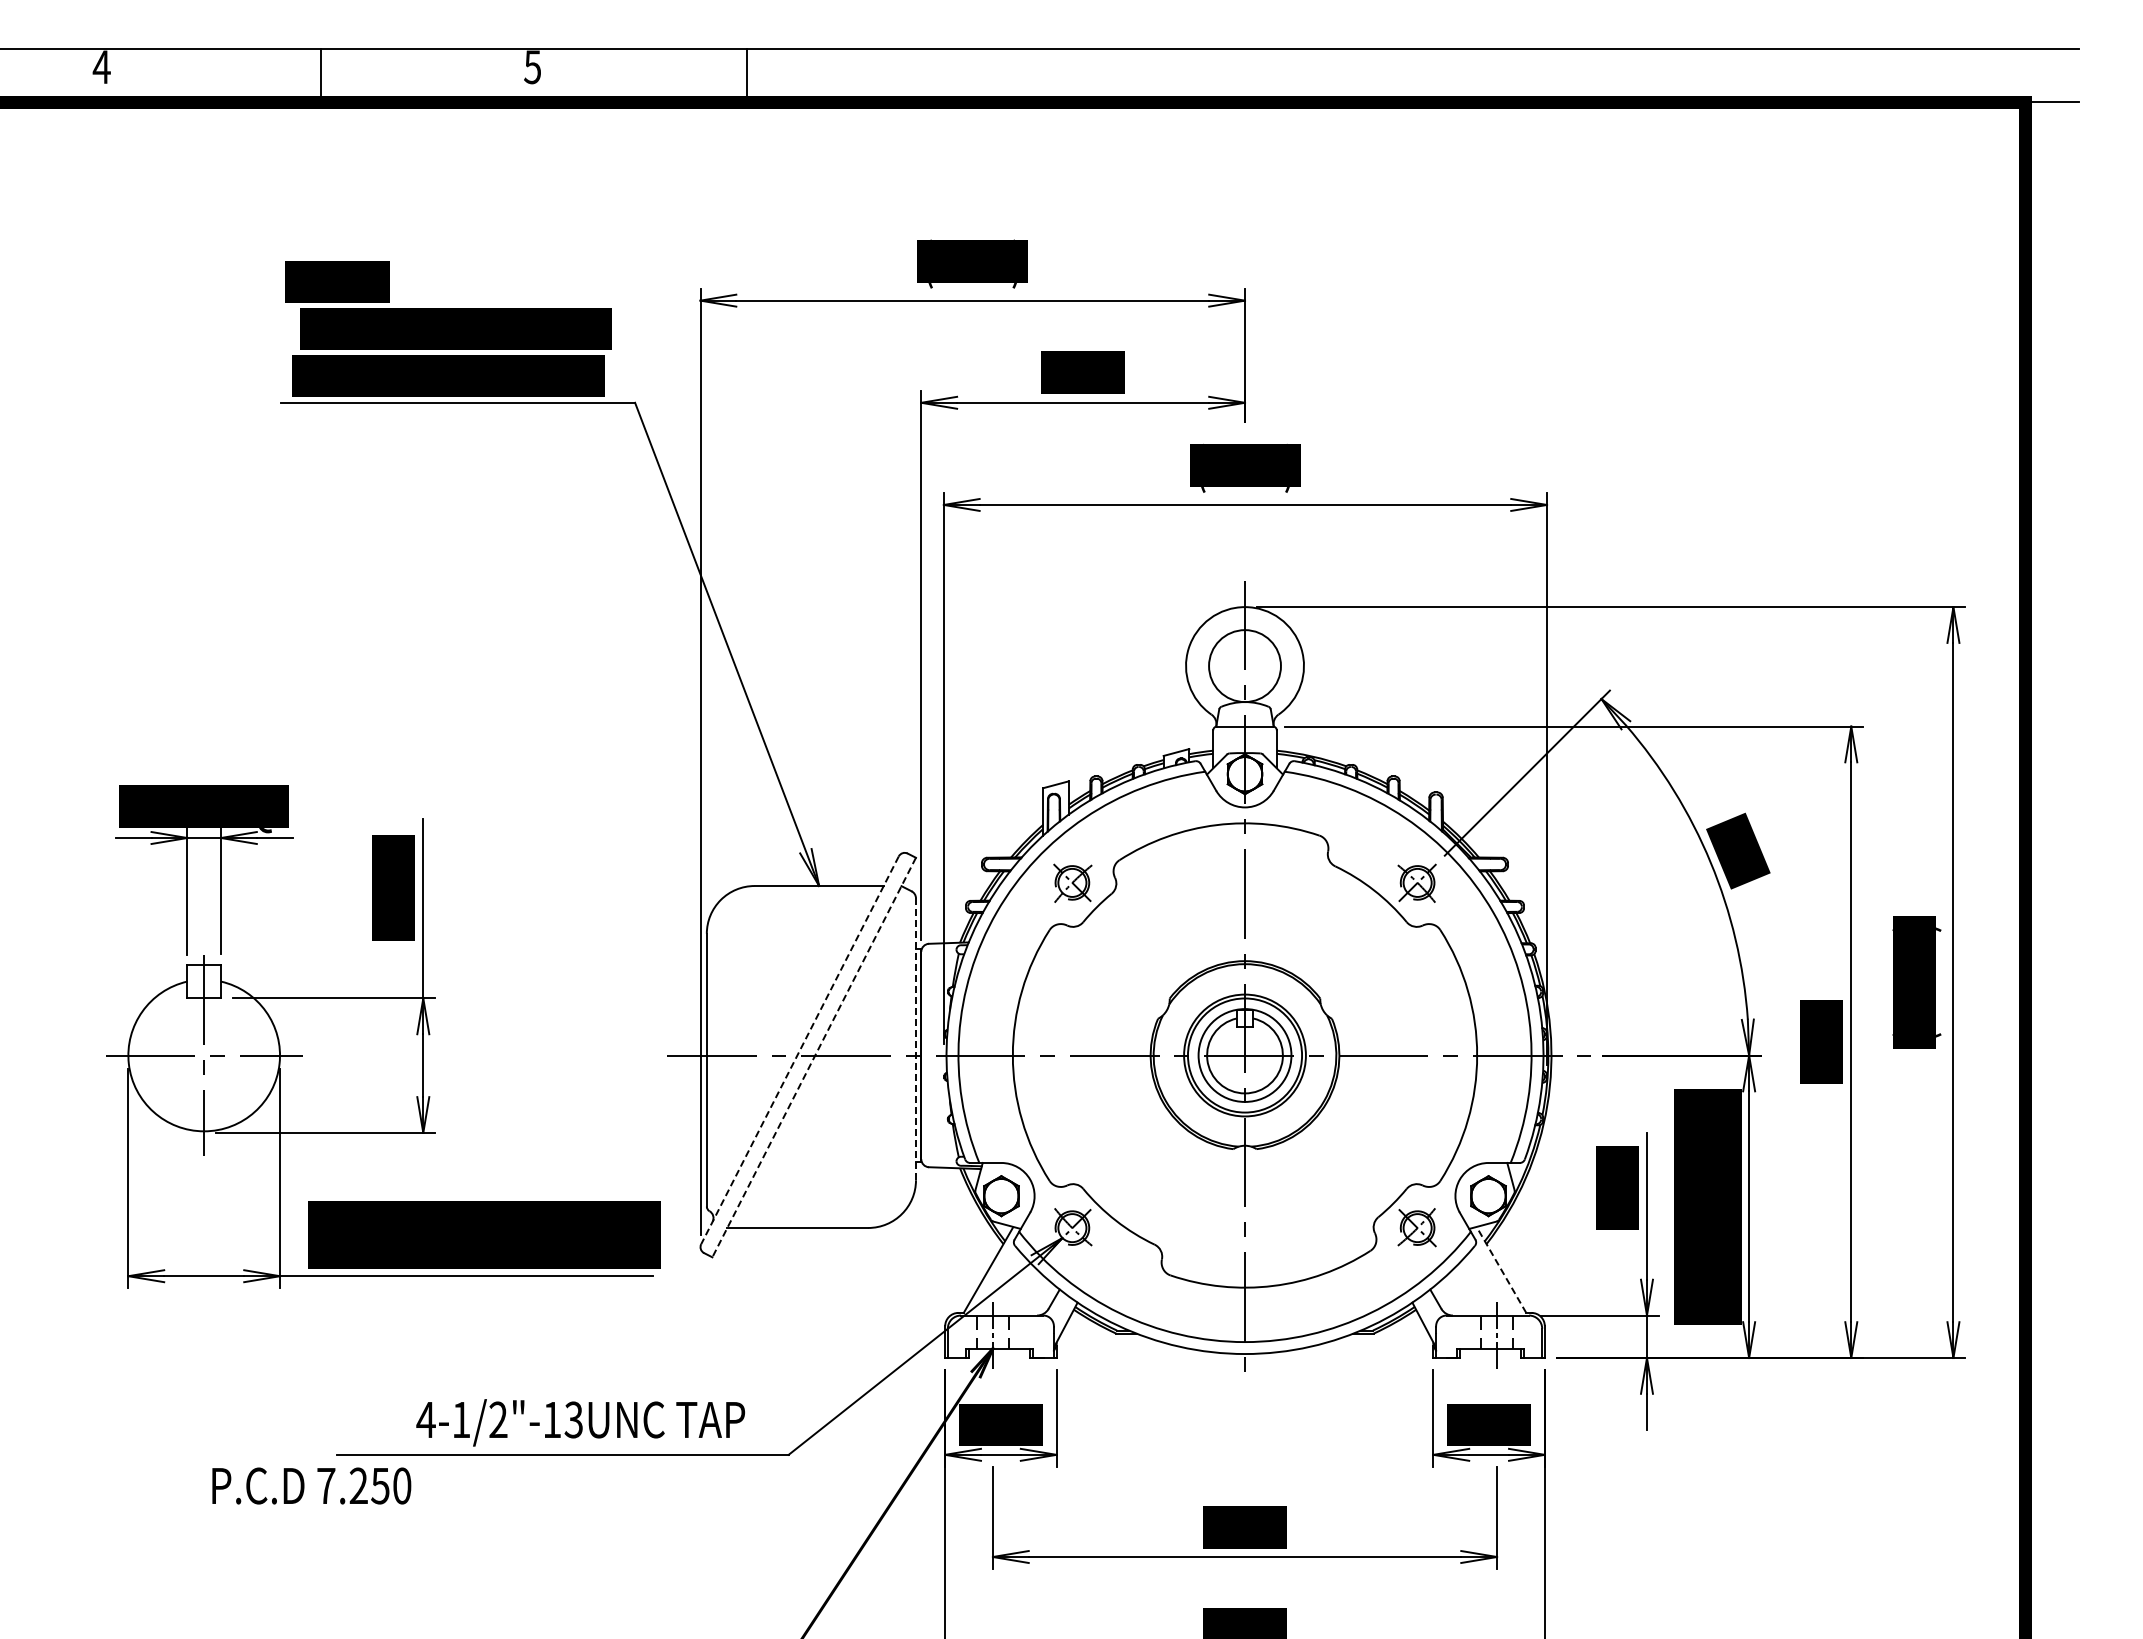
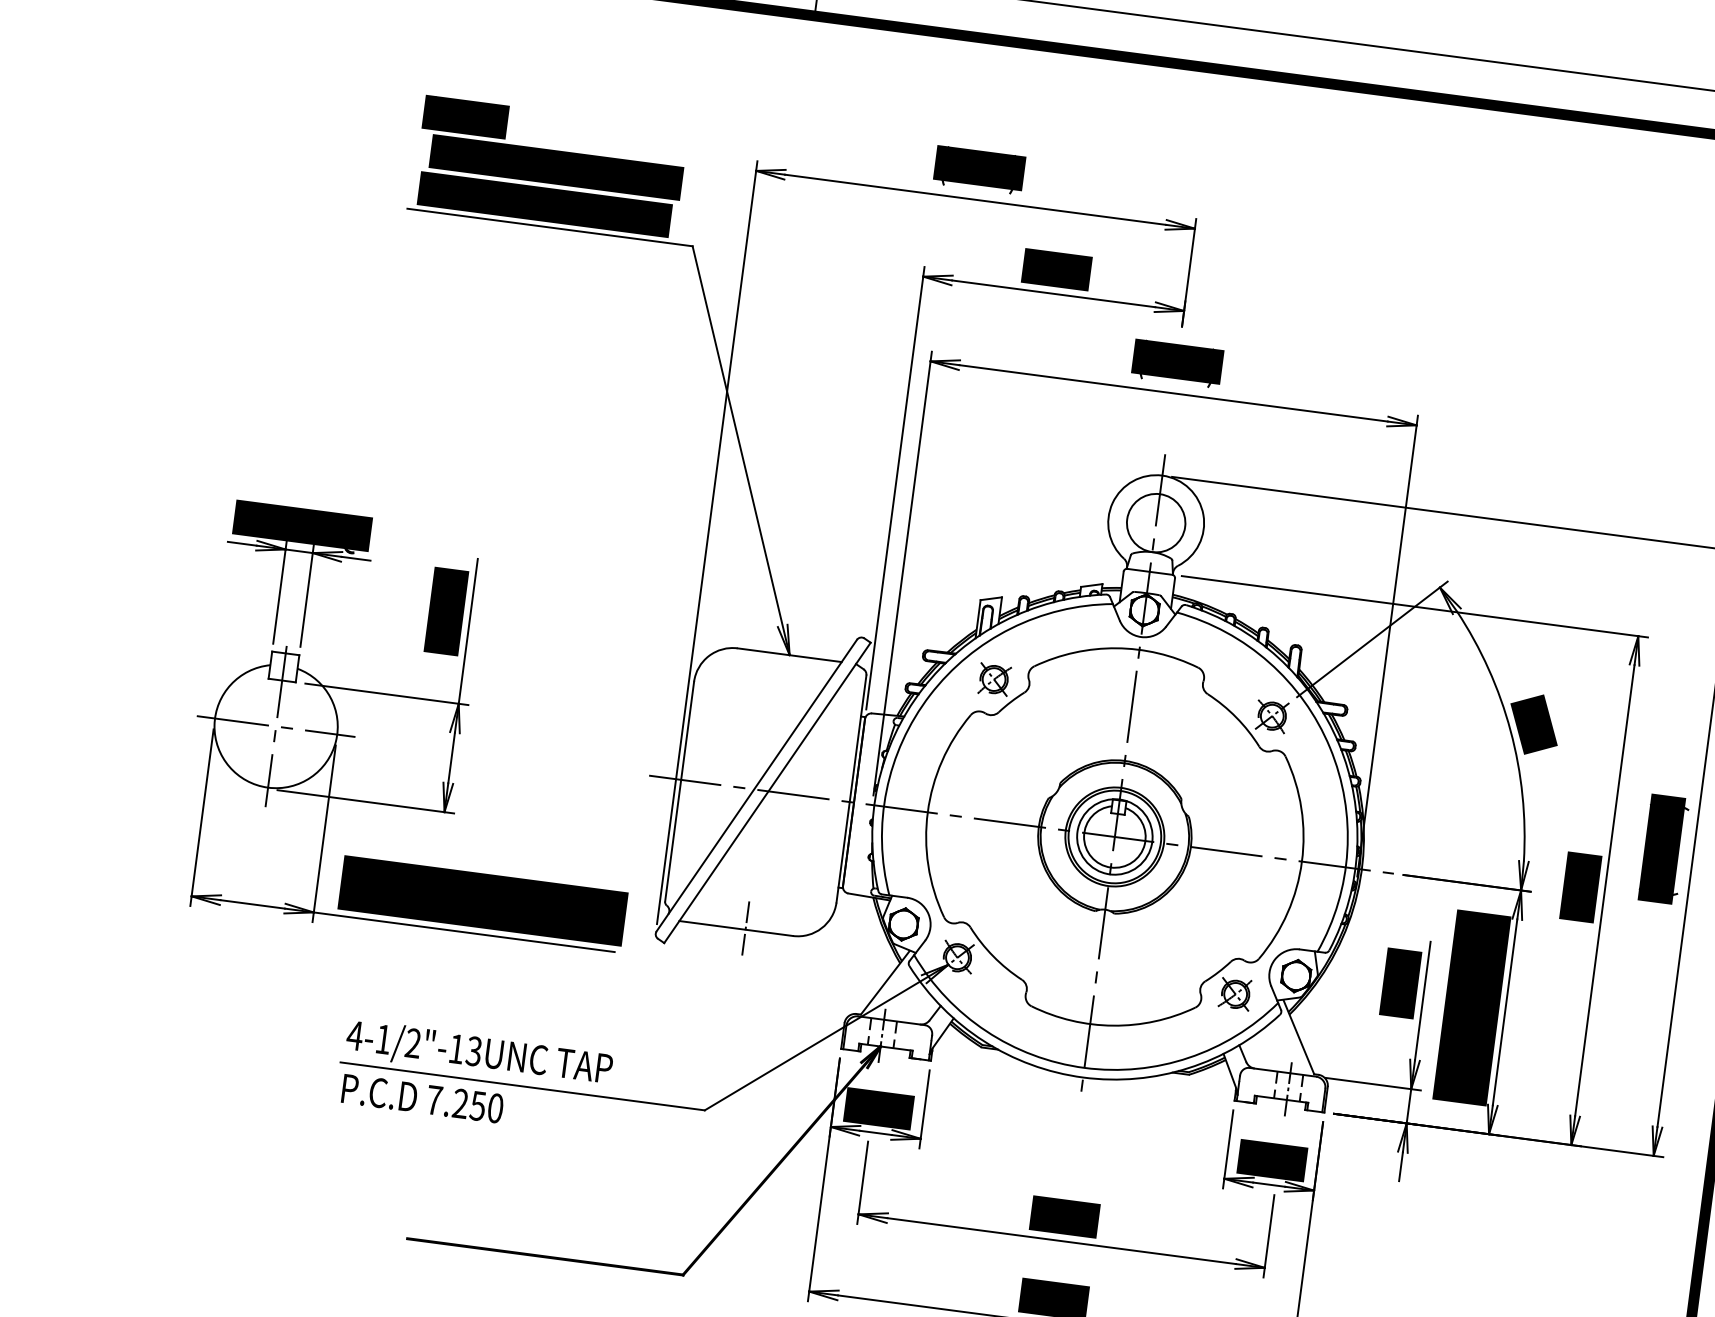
line: (916, 1039) -> (851, 789), dashed -> solid
line: (800, 1050) -> (757, 785), dashed -> solid
line: (813, 1058) -> (766, 793), dashed -> solid
line: (809, 1227) -> (745, 929), added
line: (1501, 1269) -> (1298, 1036), dashed -> solid
text: (580, 1422) -> (479, 1054), moved
text: (311, 1485) -> (422, 1098), moved

